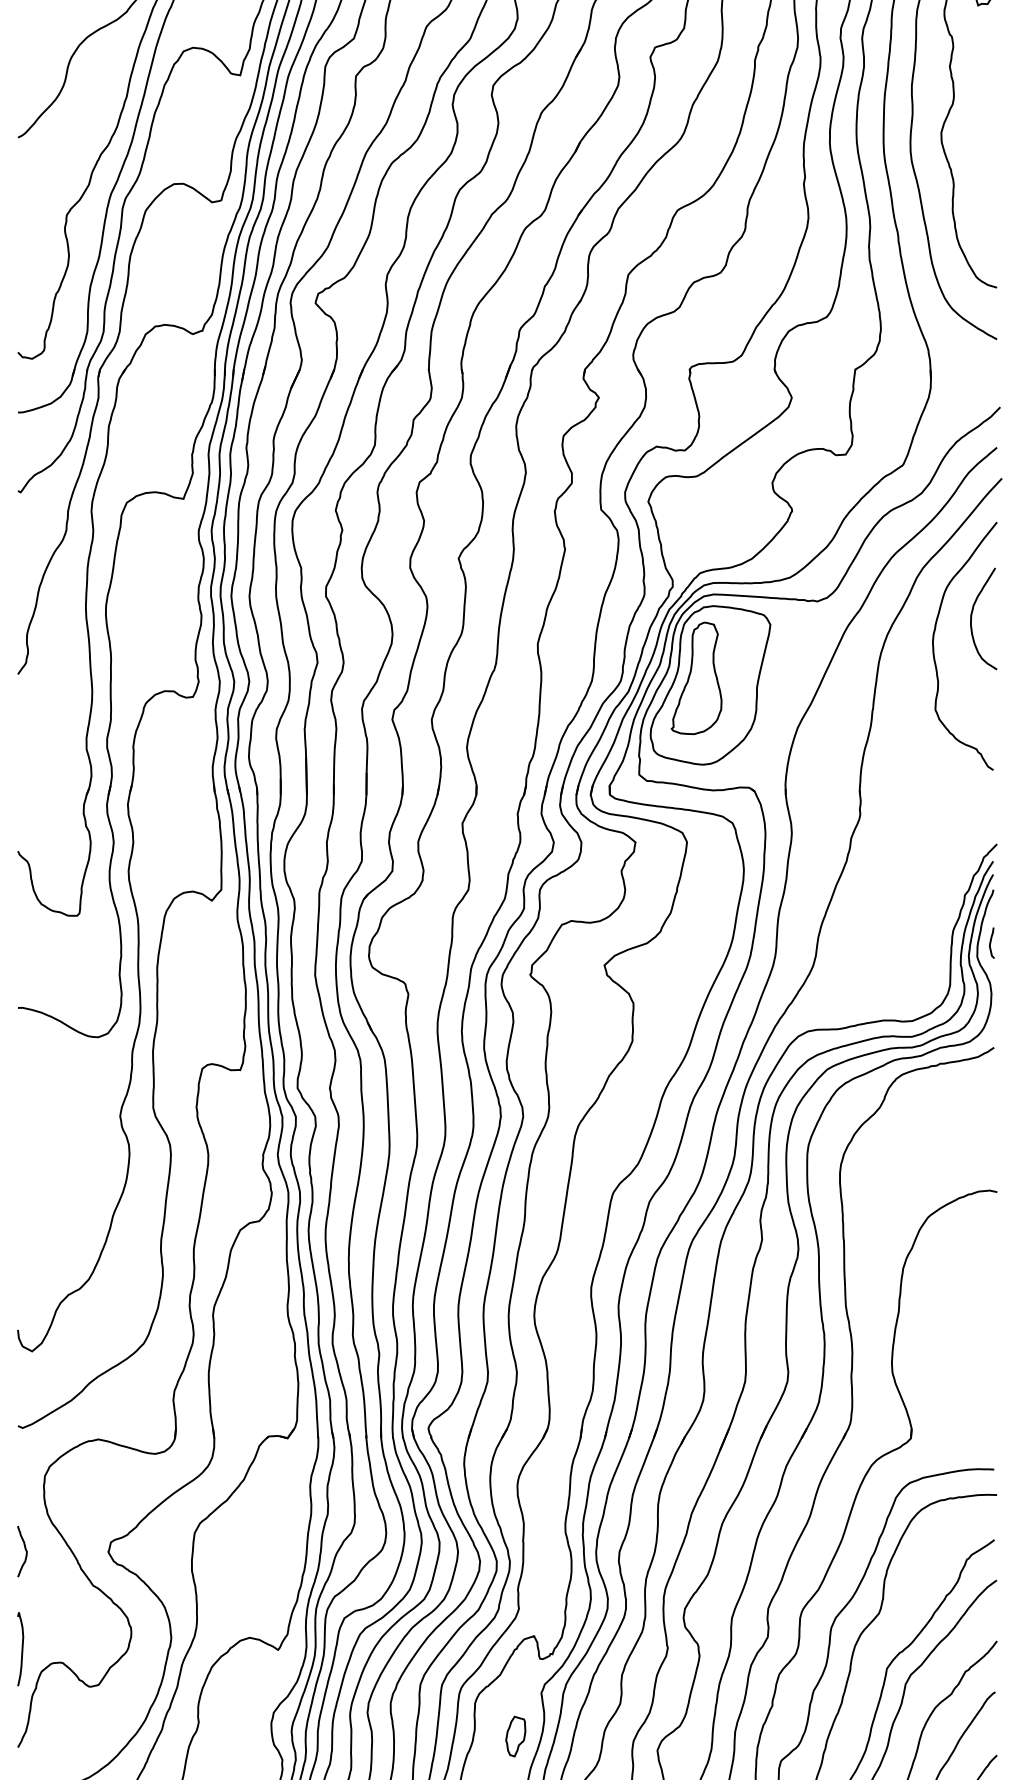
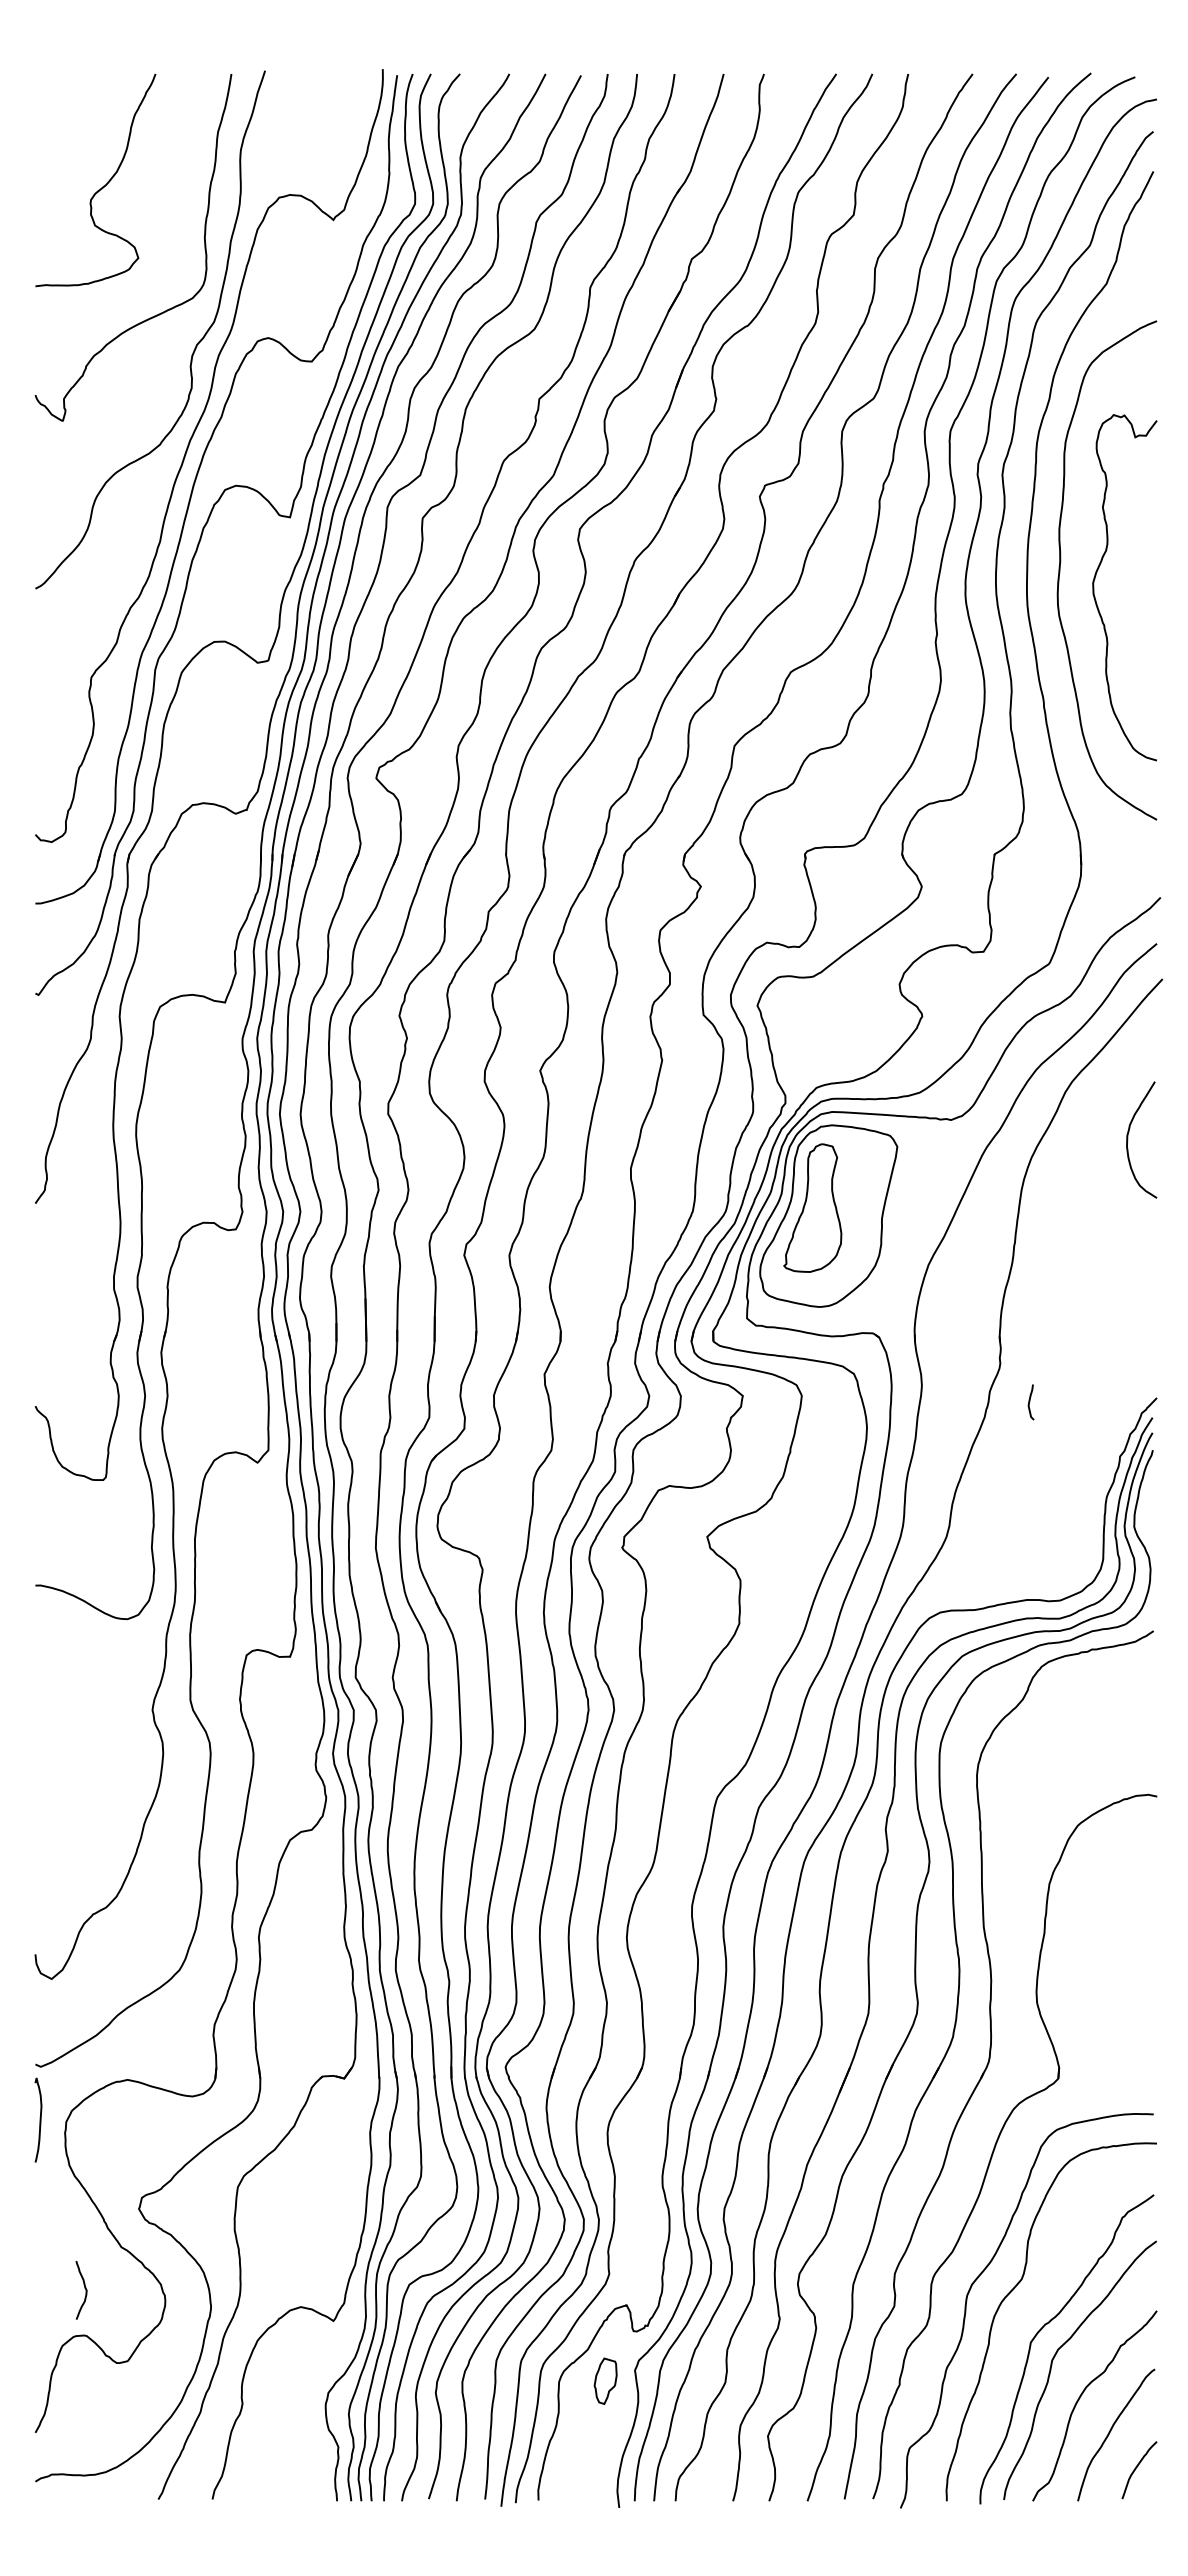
curve: (934, 653) -> (1085, 1179), removed
curve: (991, 943) -> (1030, 1402), moved
curve: (25, 1549) -> (84, 2288), moved
curve: (21, 1648) -> (39, 2119), moved
part: (515, 1735) -> (605, 2380), moved

